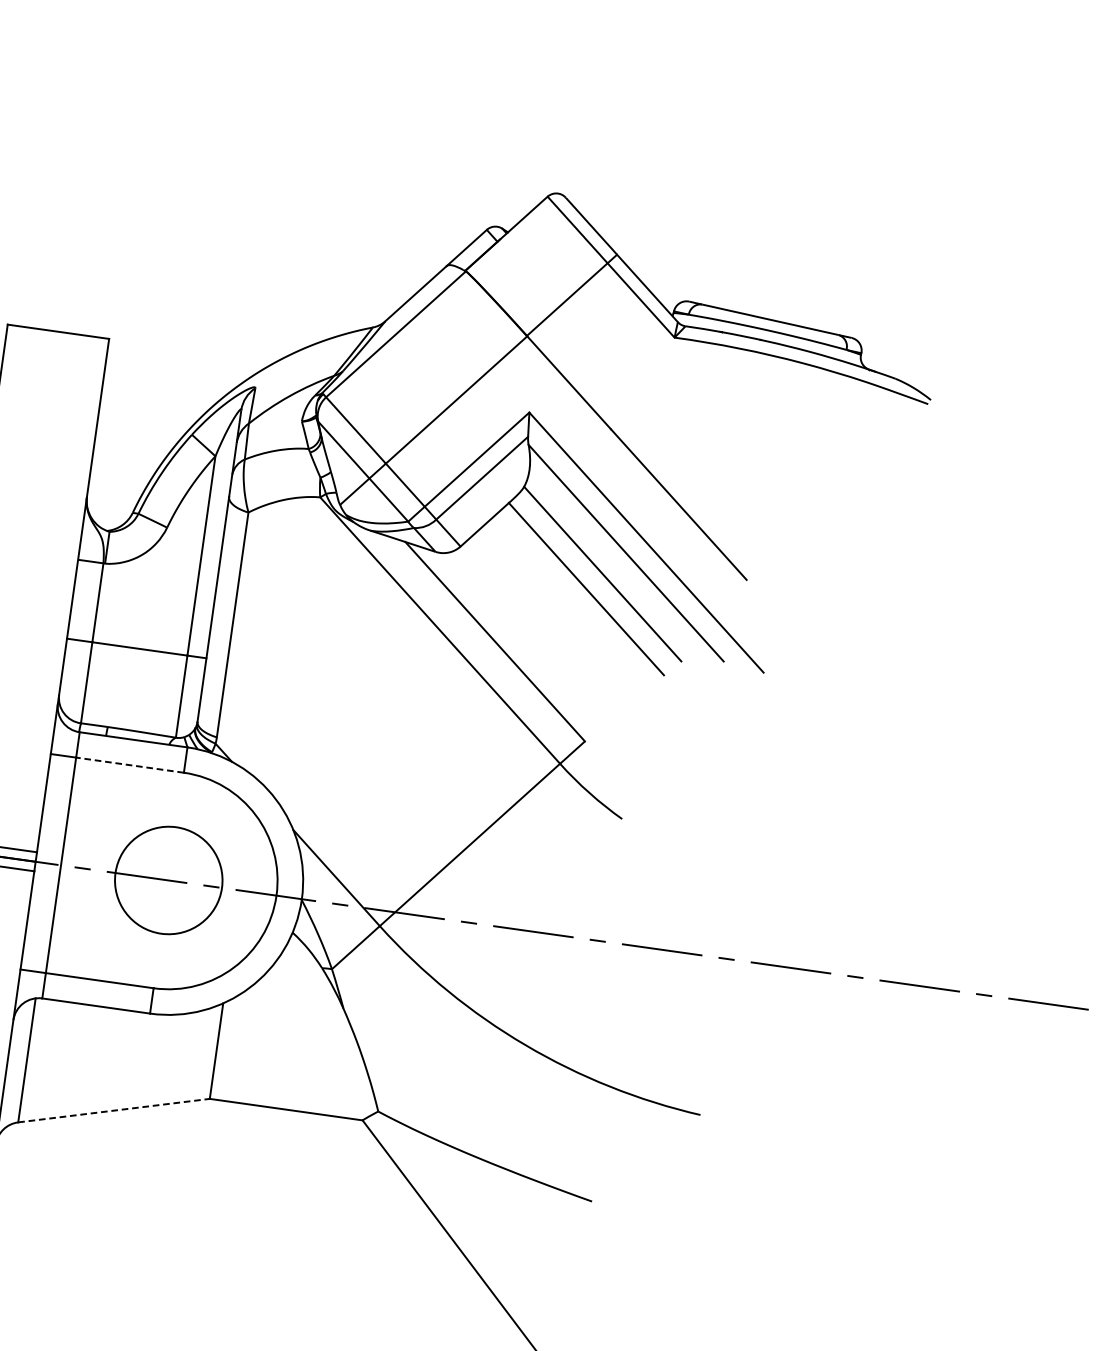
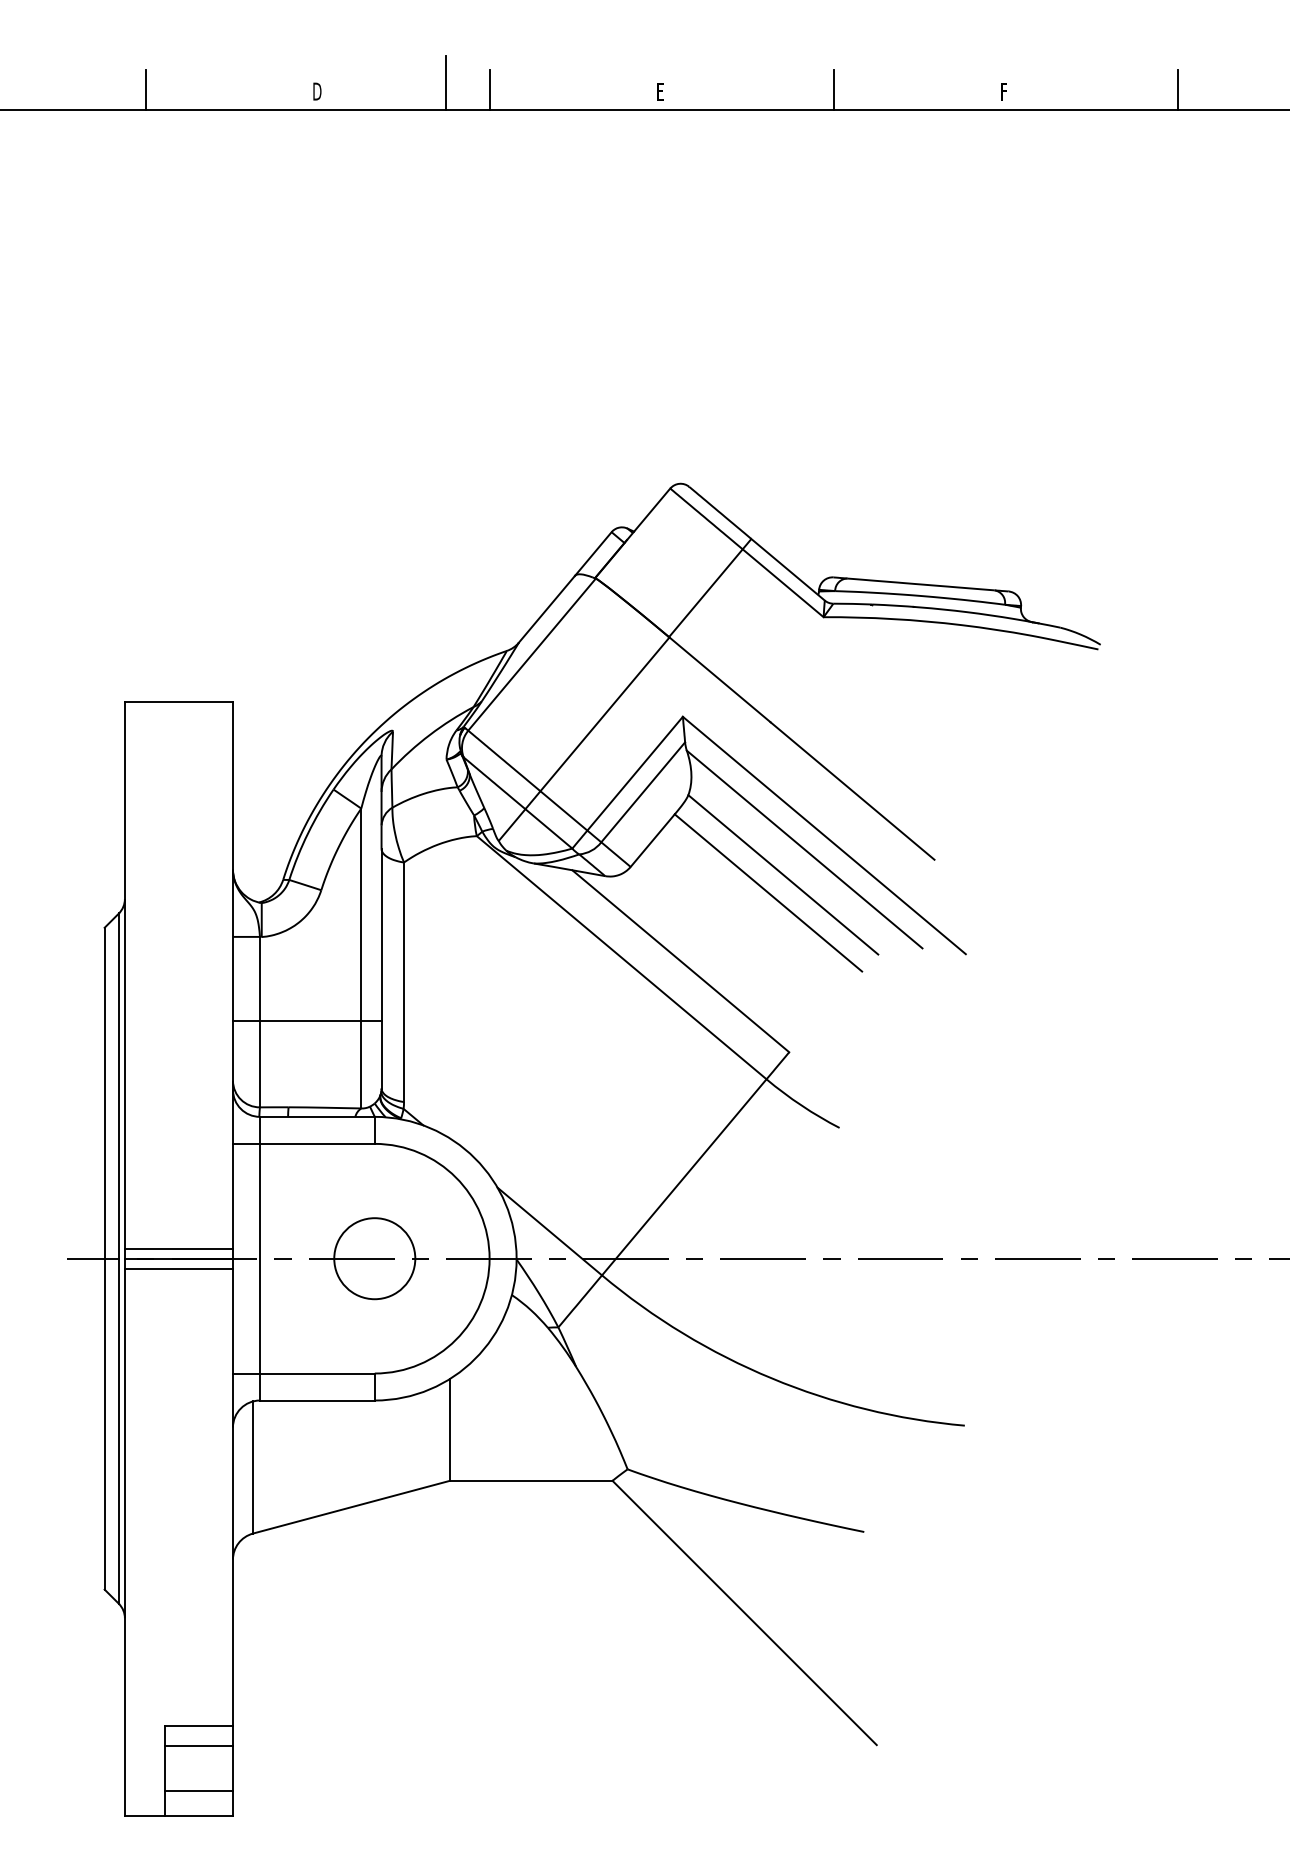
line: (129, 764) -> (316, 1143), dashed -> solid
circle: (168, 880) -> (374, 1258), size x0.71
line: (114, 1110) -> (351, 1507), dashed -> solid

